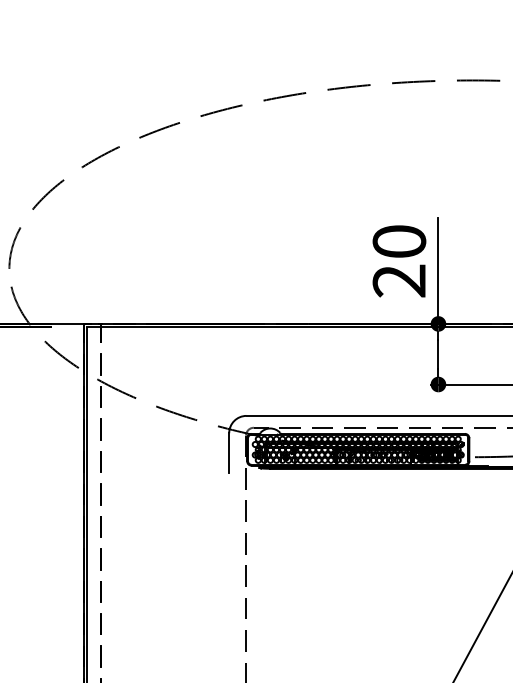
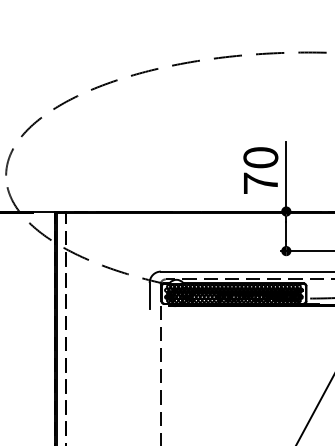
text: (398, 281) -> (260, 183), 20 -> 70

